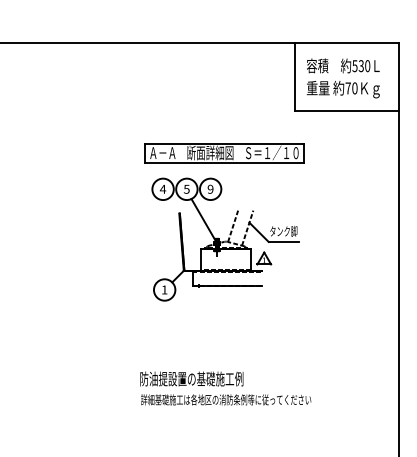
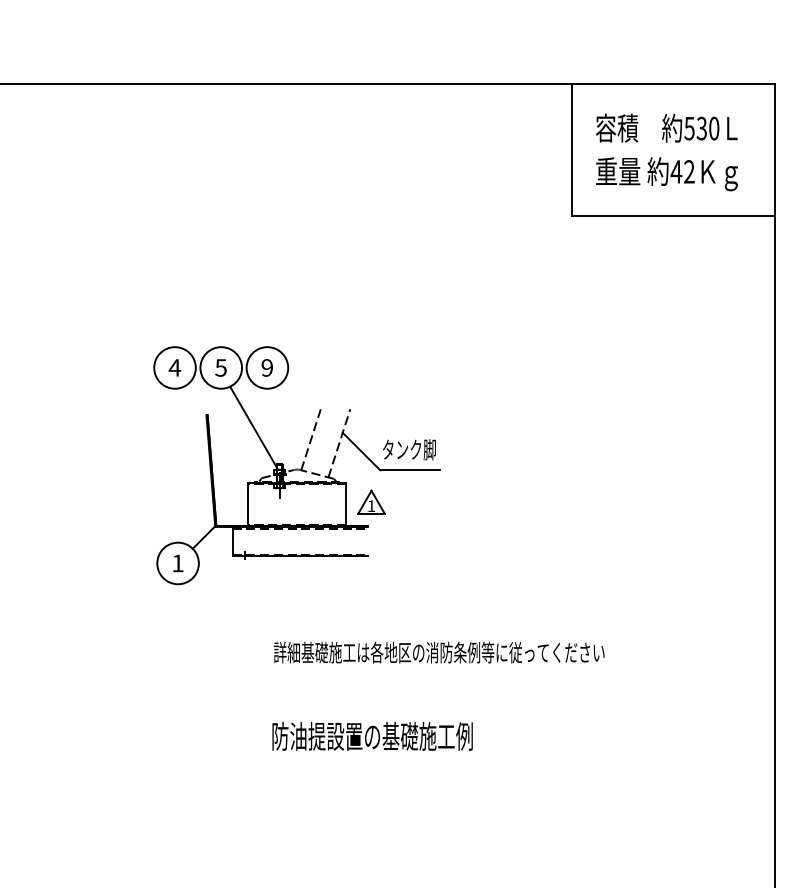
text: (351, 88) -> (682, 172), 70 -> 42
part: (224, 153) -> (436, 298), removed
part: (225, 239) -> (296, 465), moved
text: (226, 399) -> (439, 651), moved

